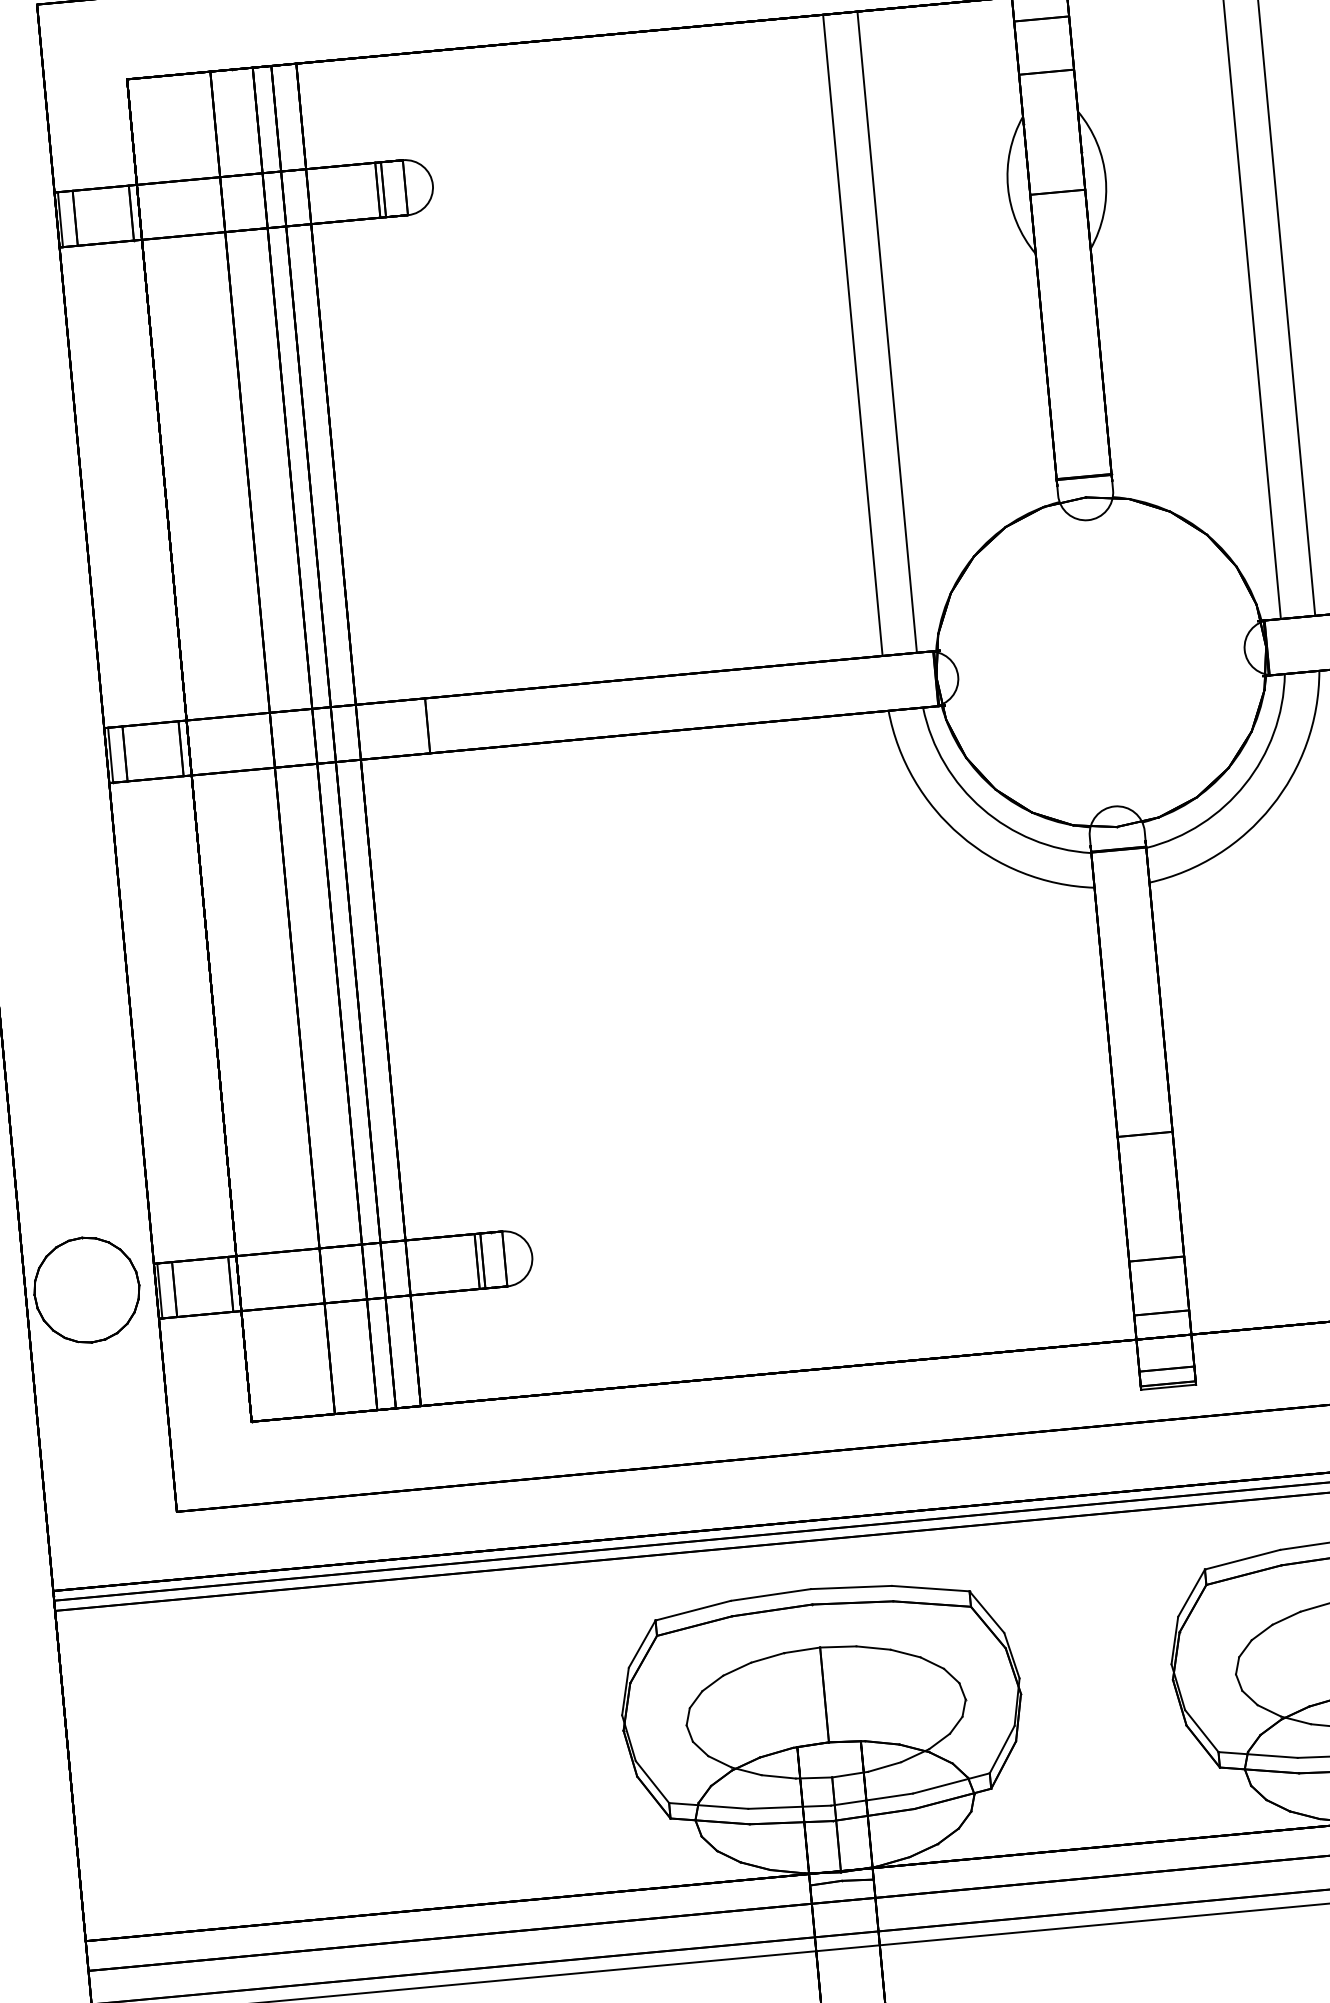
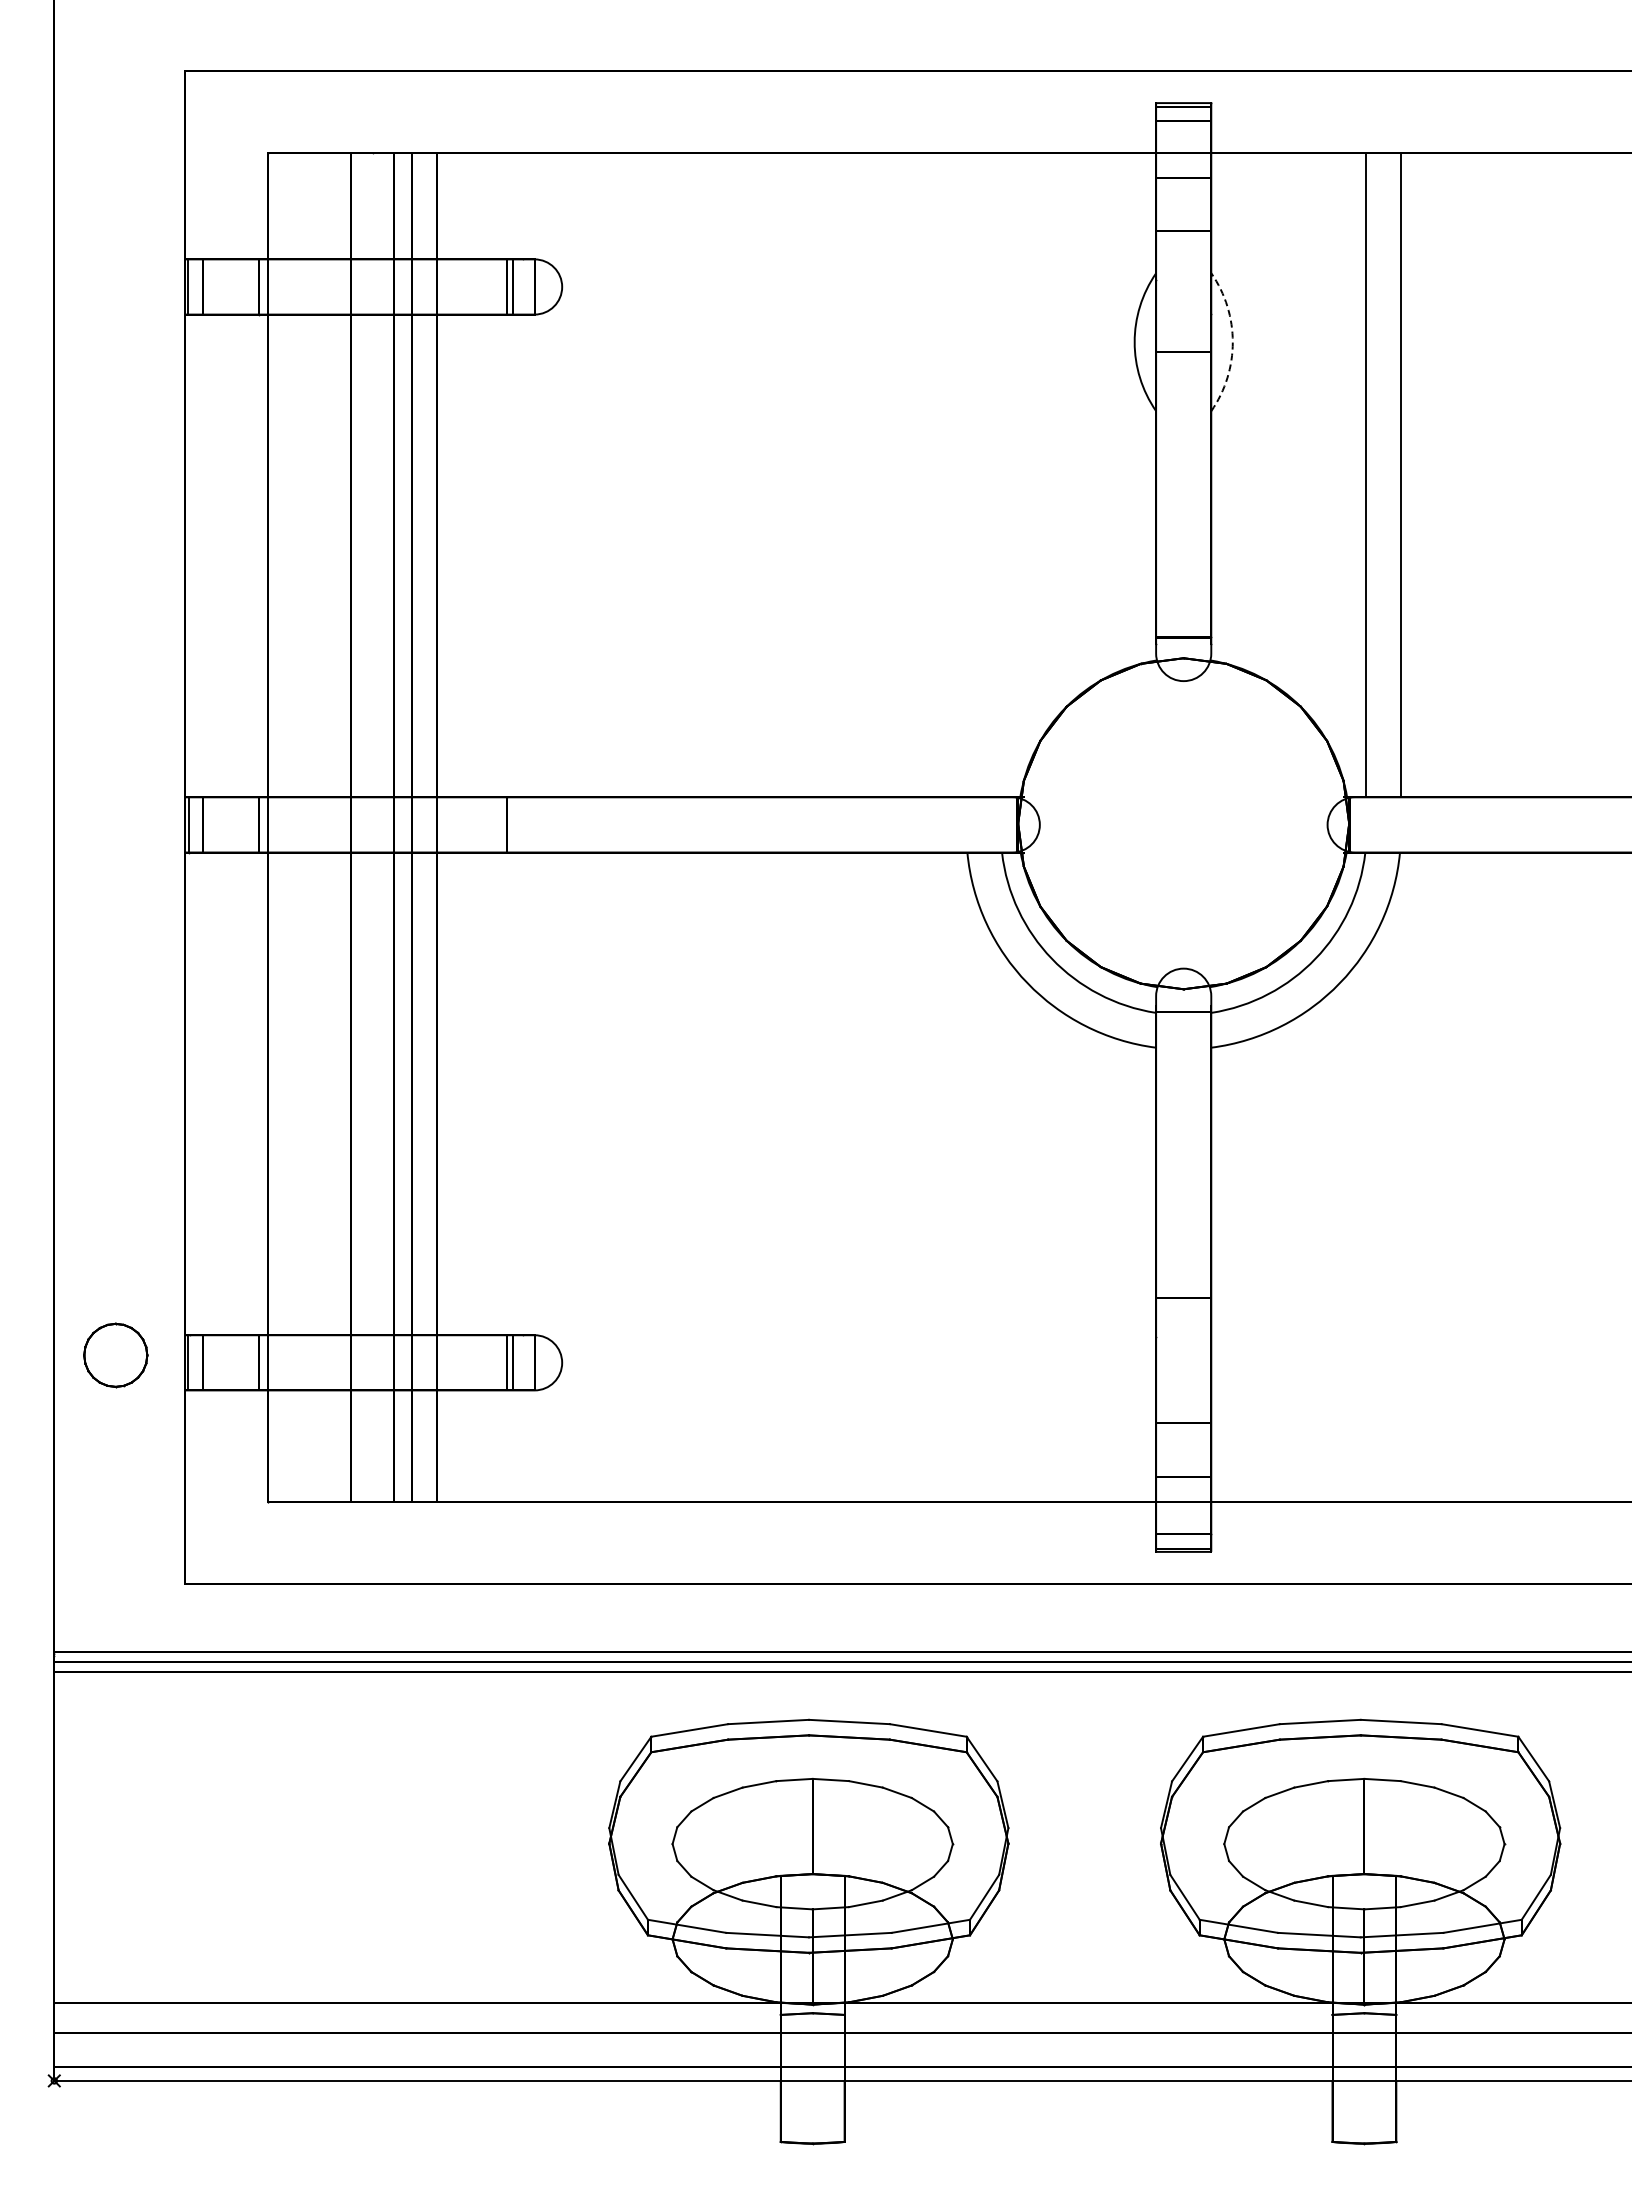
arc: (1105, 178) -> (1232, 342), solid -> dashed
line: (886, 332) -> (1000, 475), removed
line: (852, 335) -> (966, 475), removed
part: (86, 1290) -> (115, 1355), size x0.6

